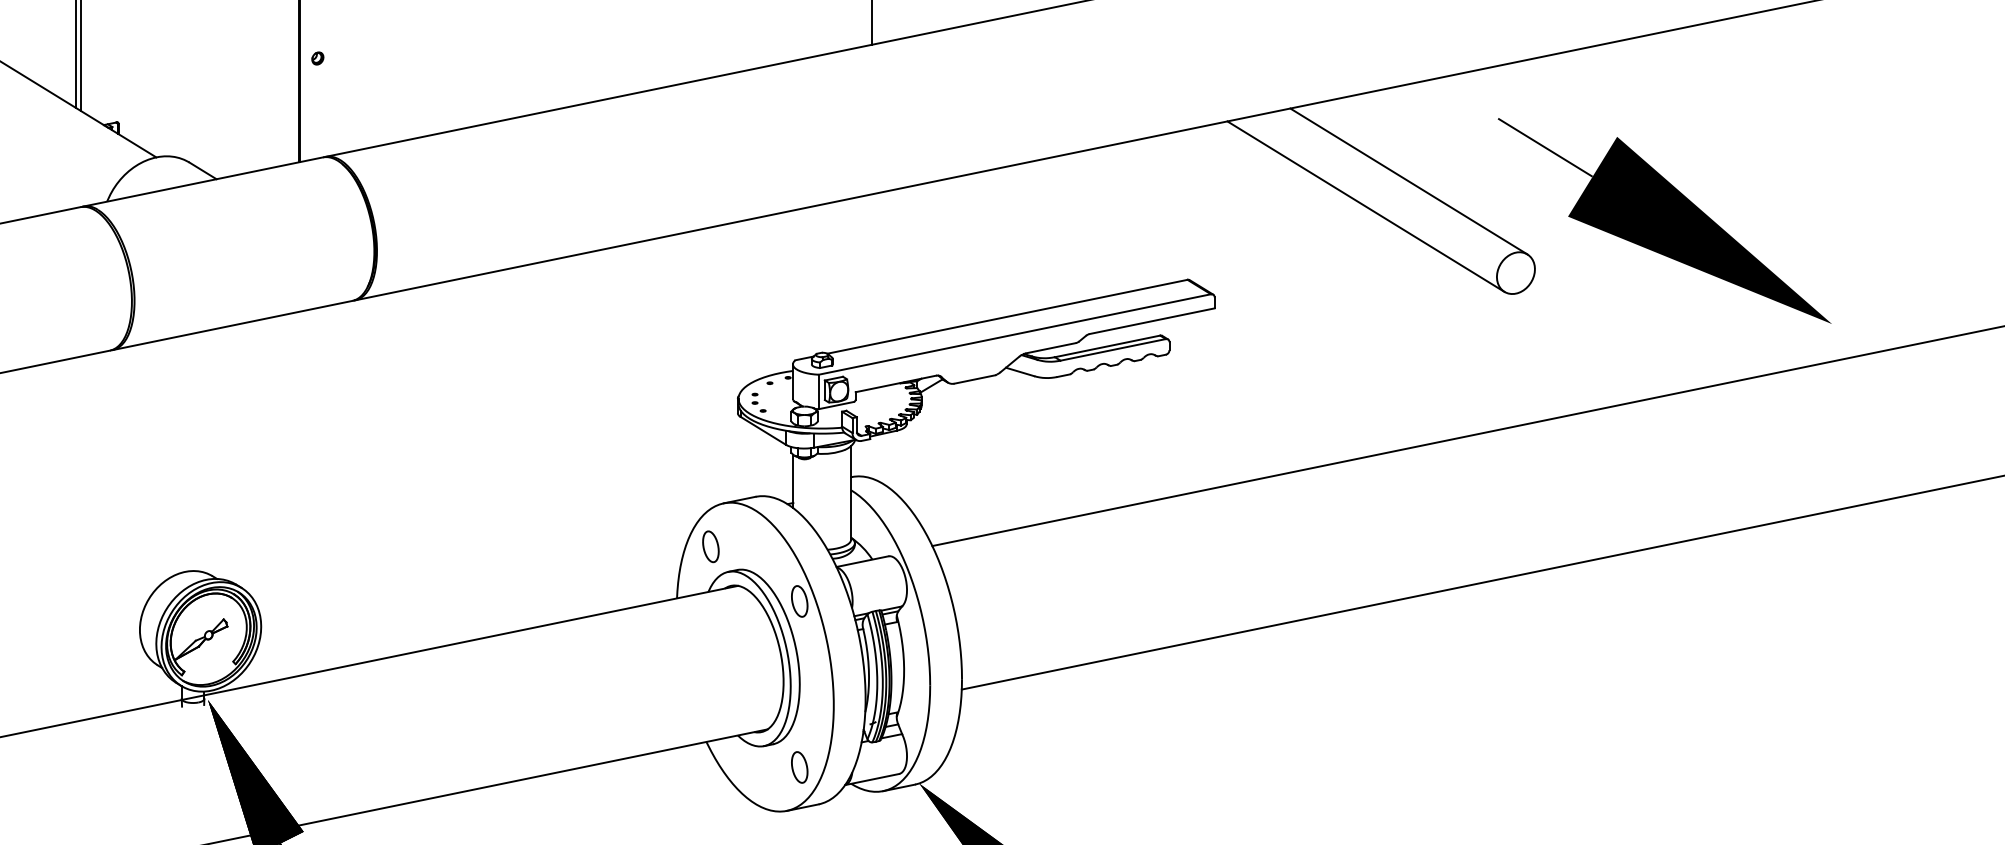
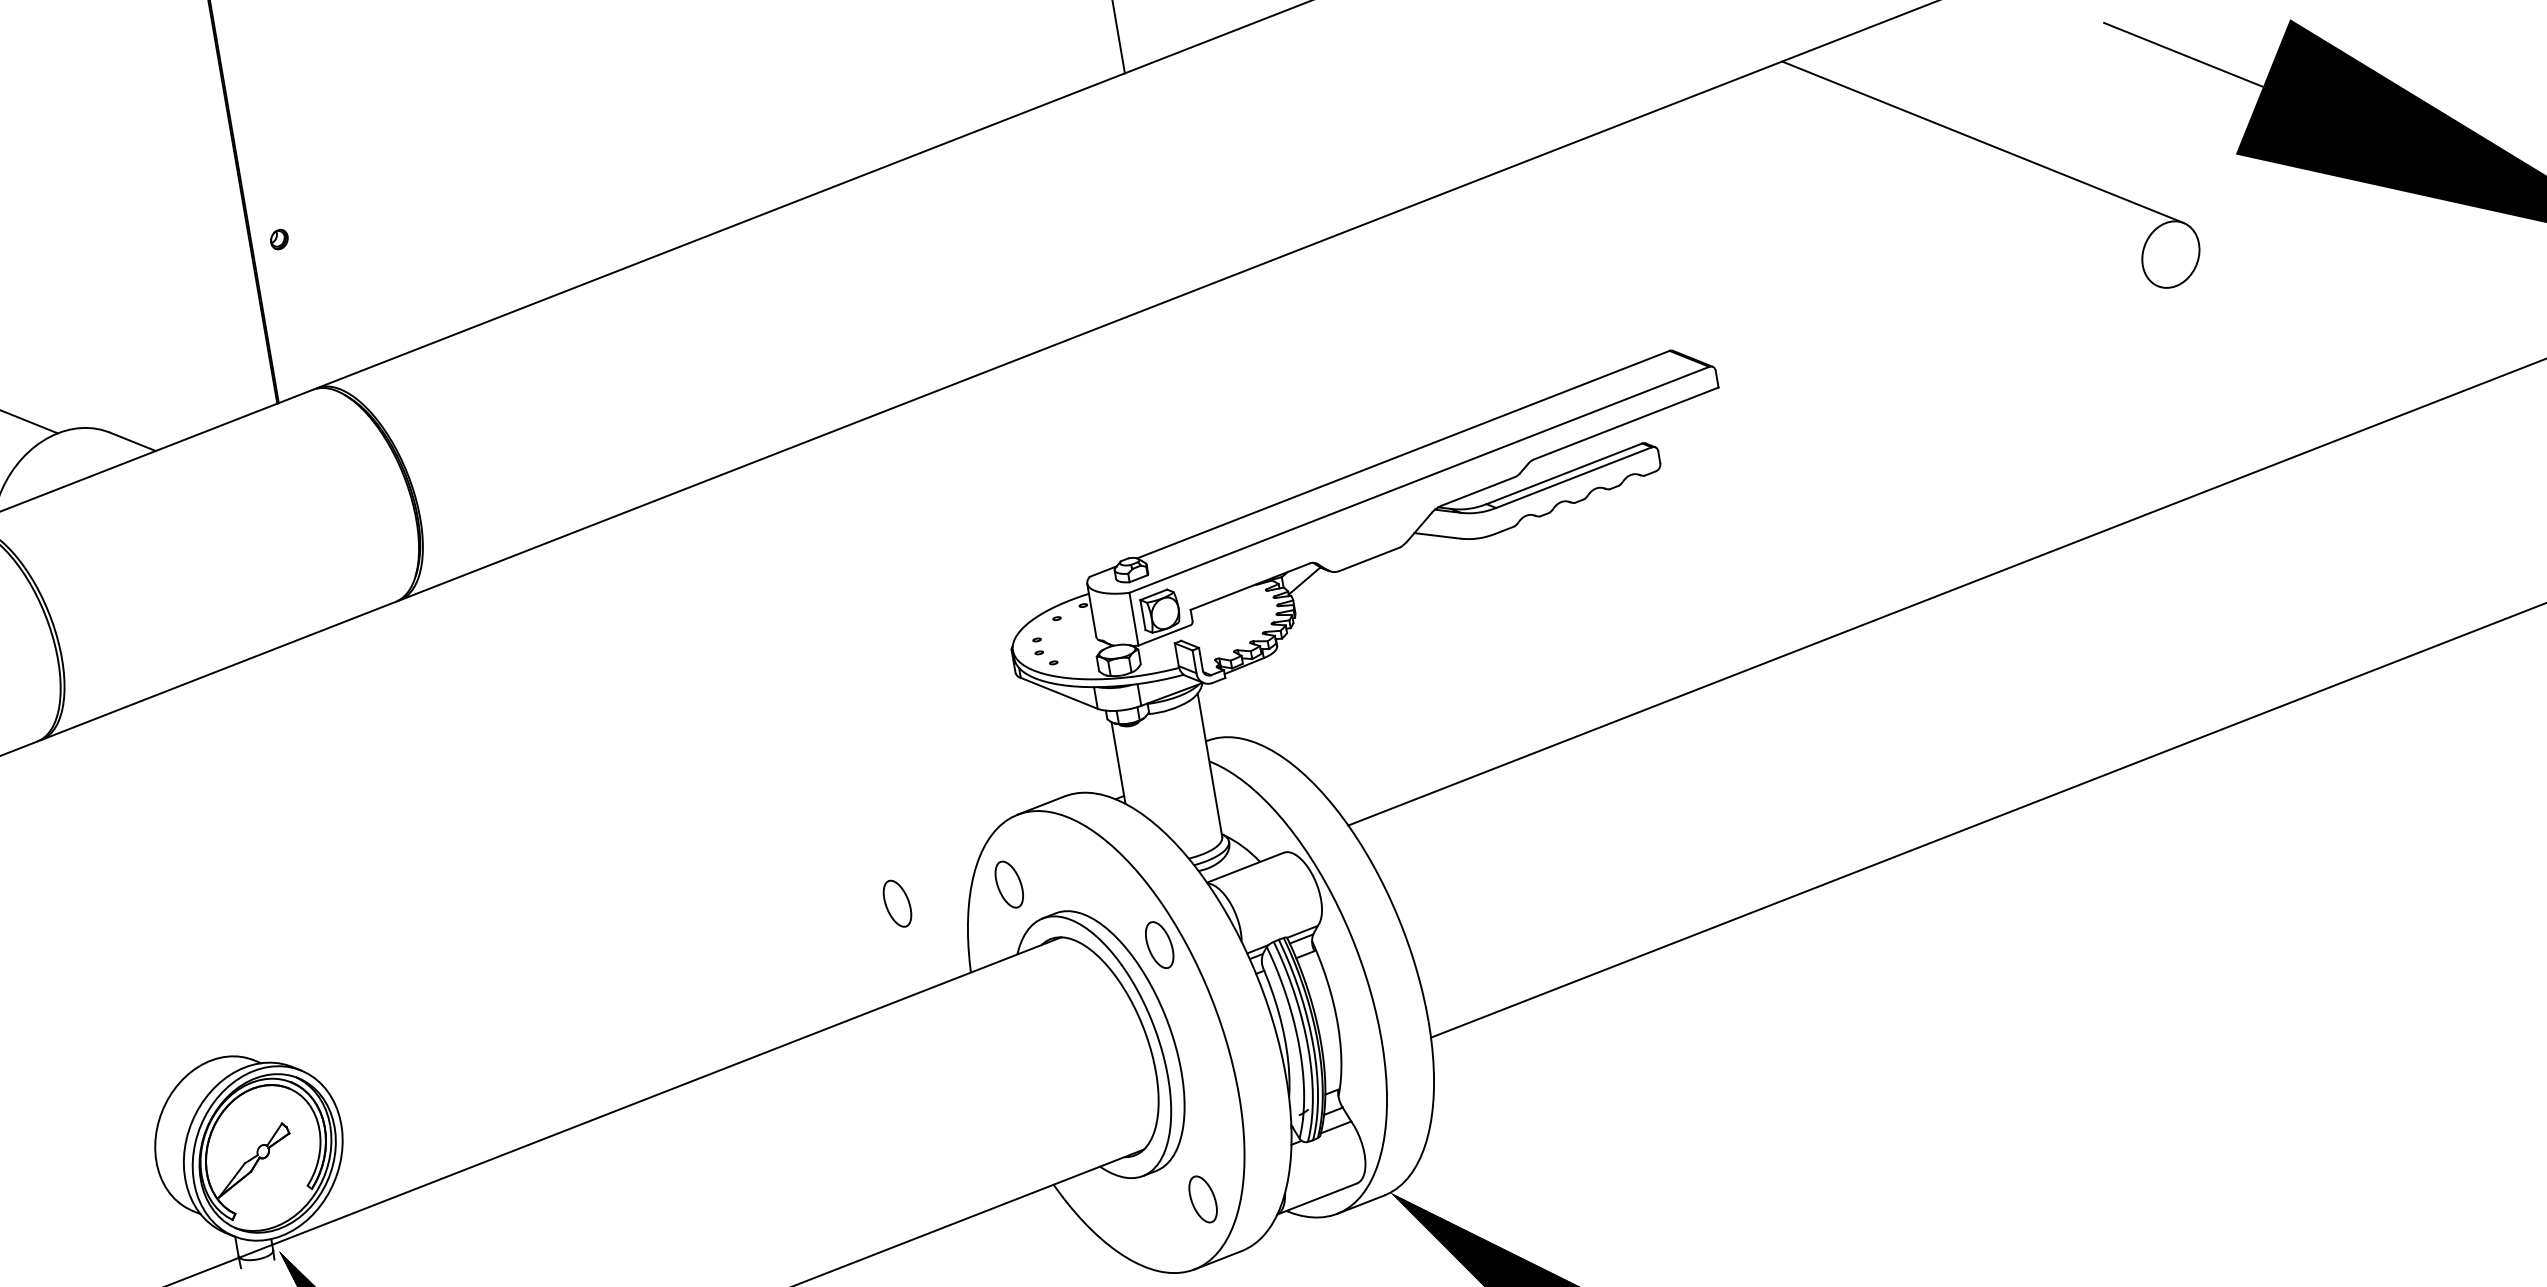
line: (1365, 206) -> (1922, 191), removed
part: (637, 546) -> (896, 903), added

